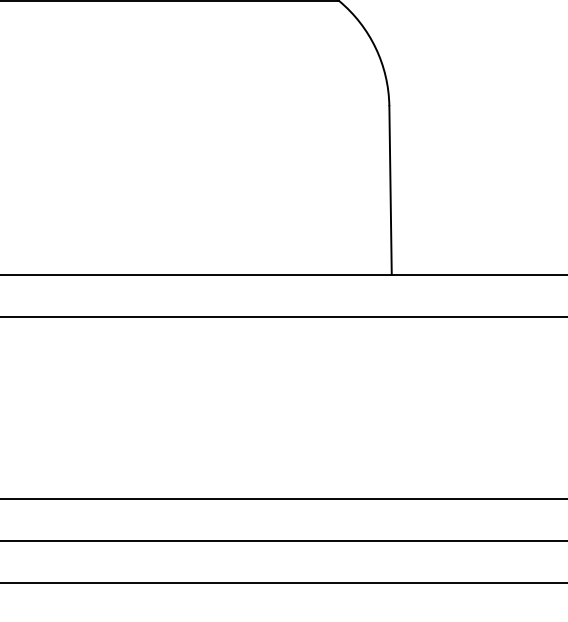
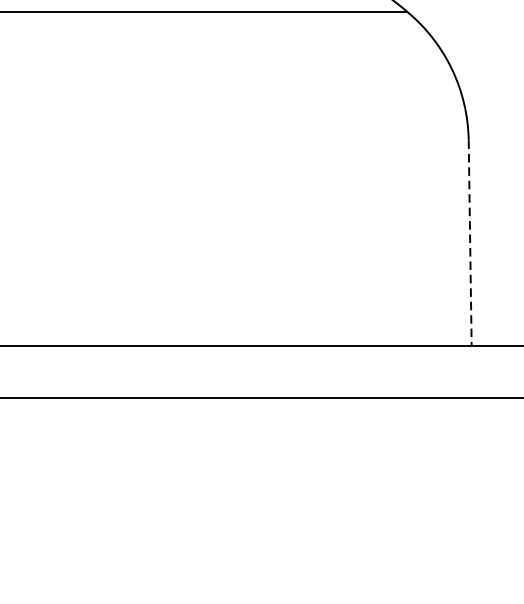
line: (390, 190) -> (470, 243), solid -> dashed

